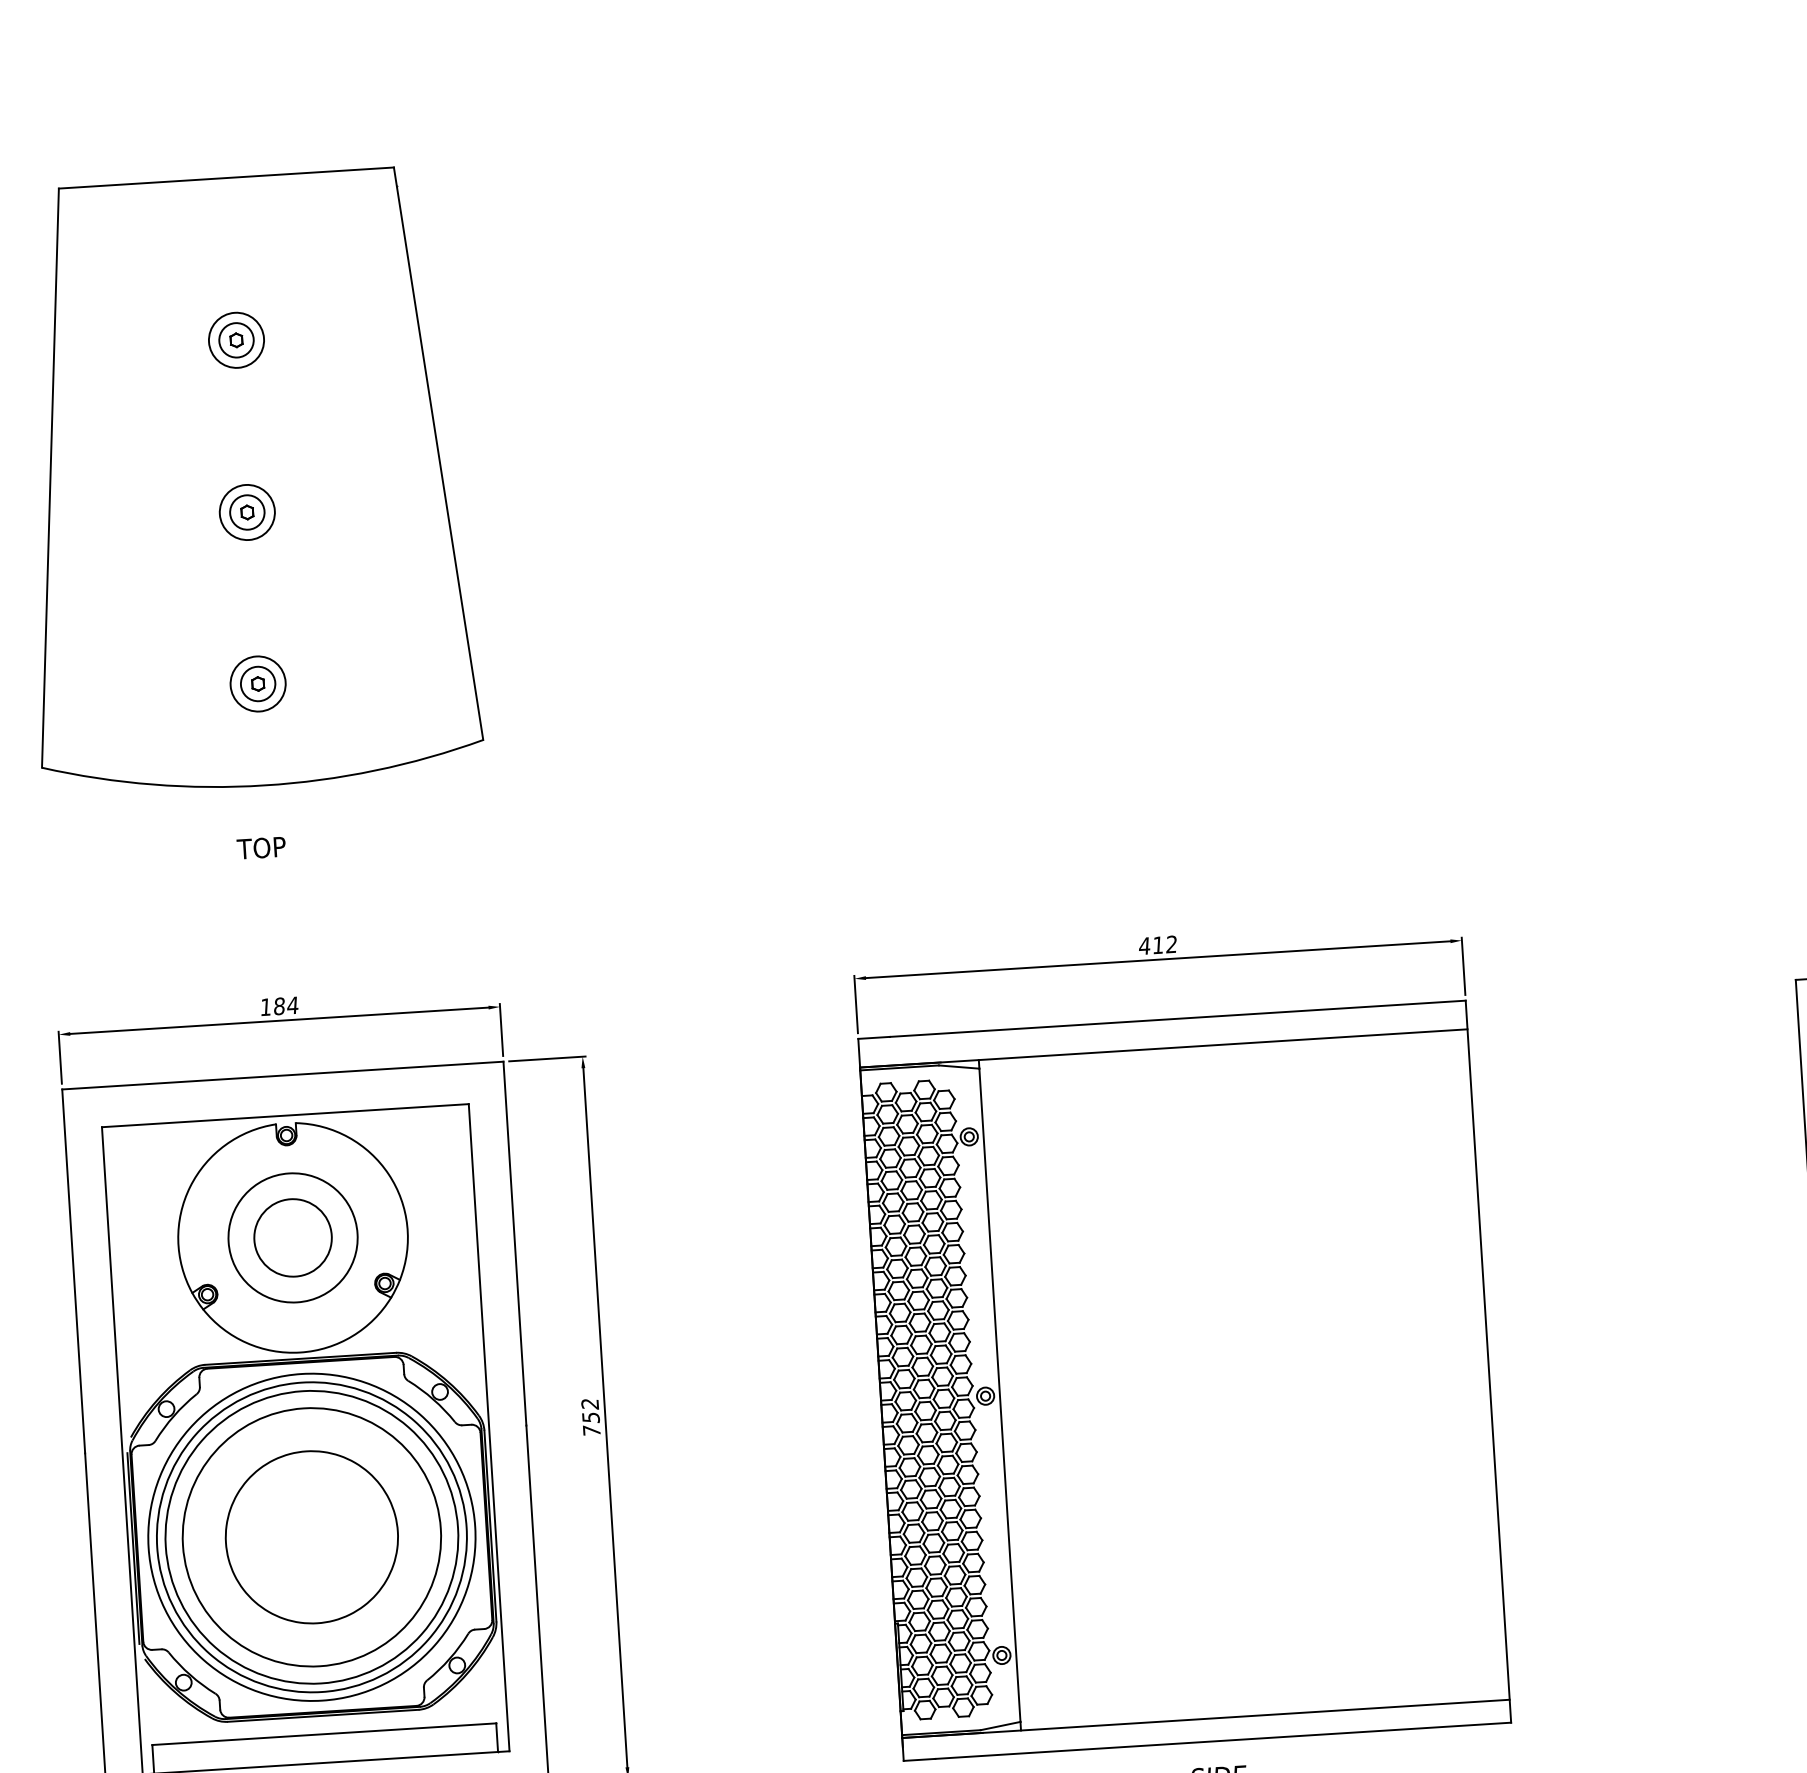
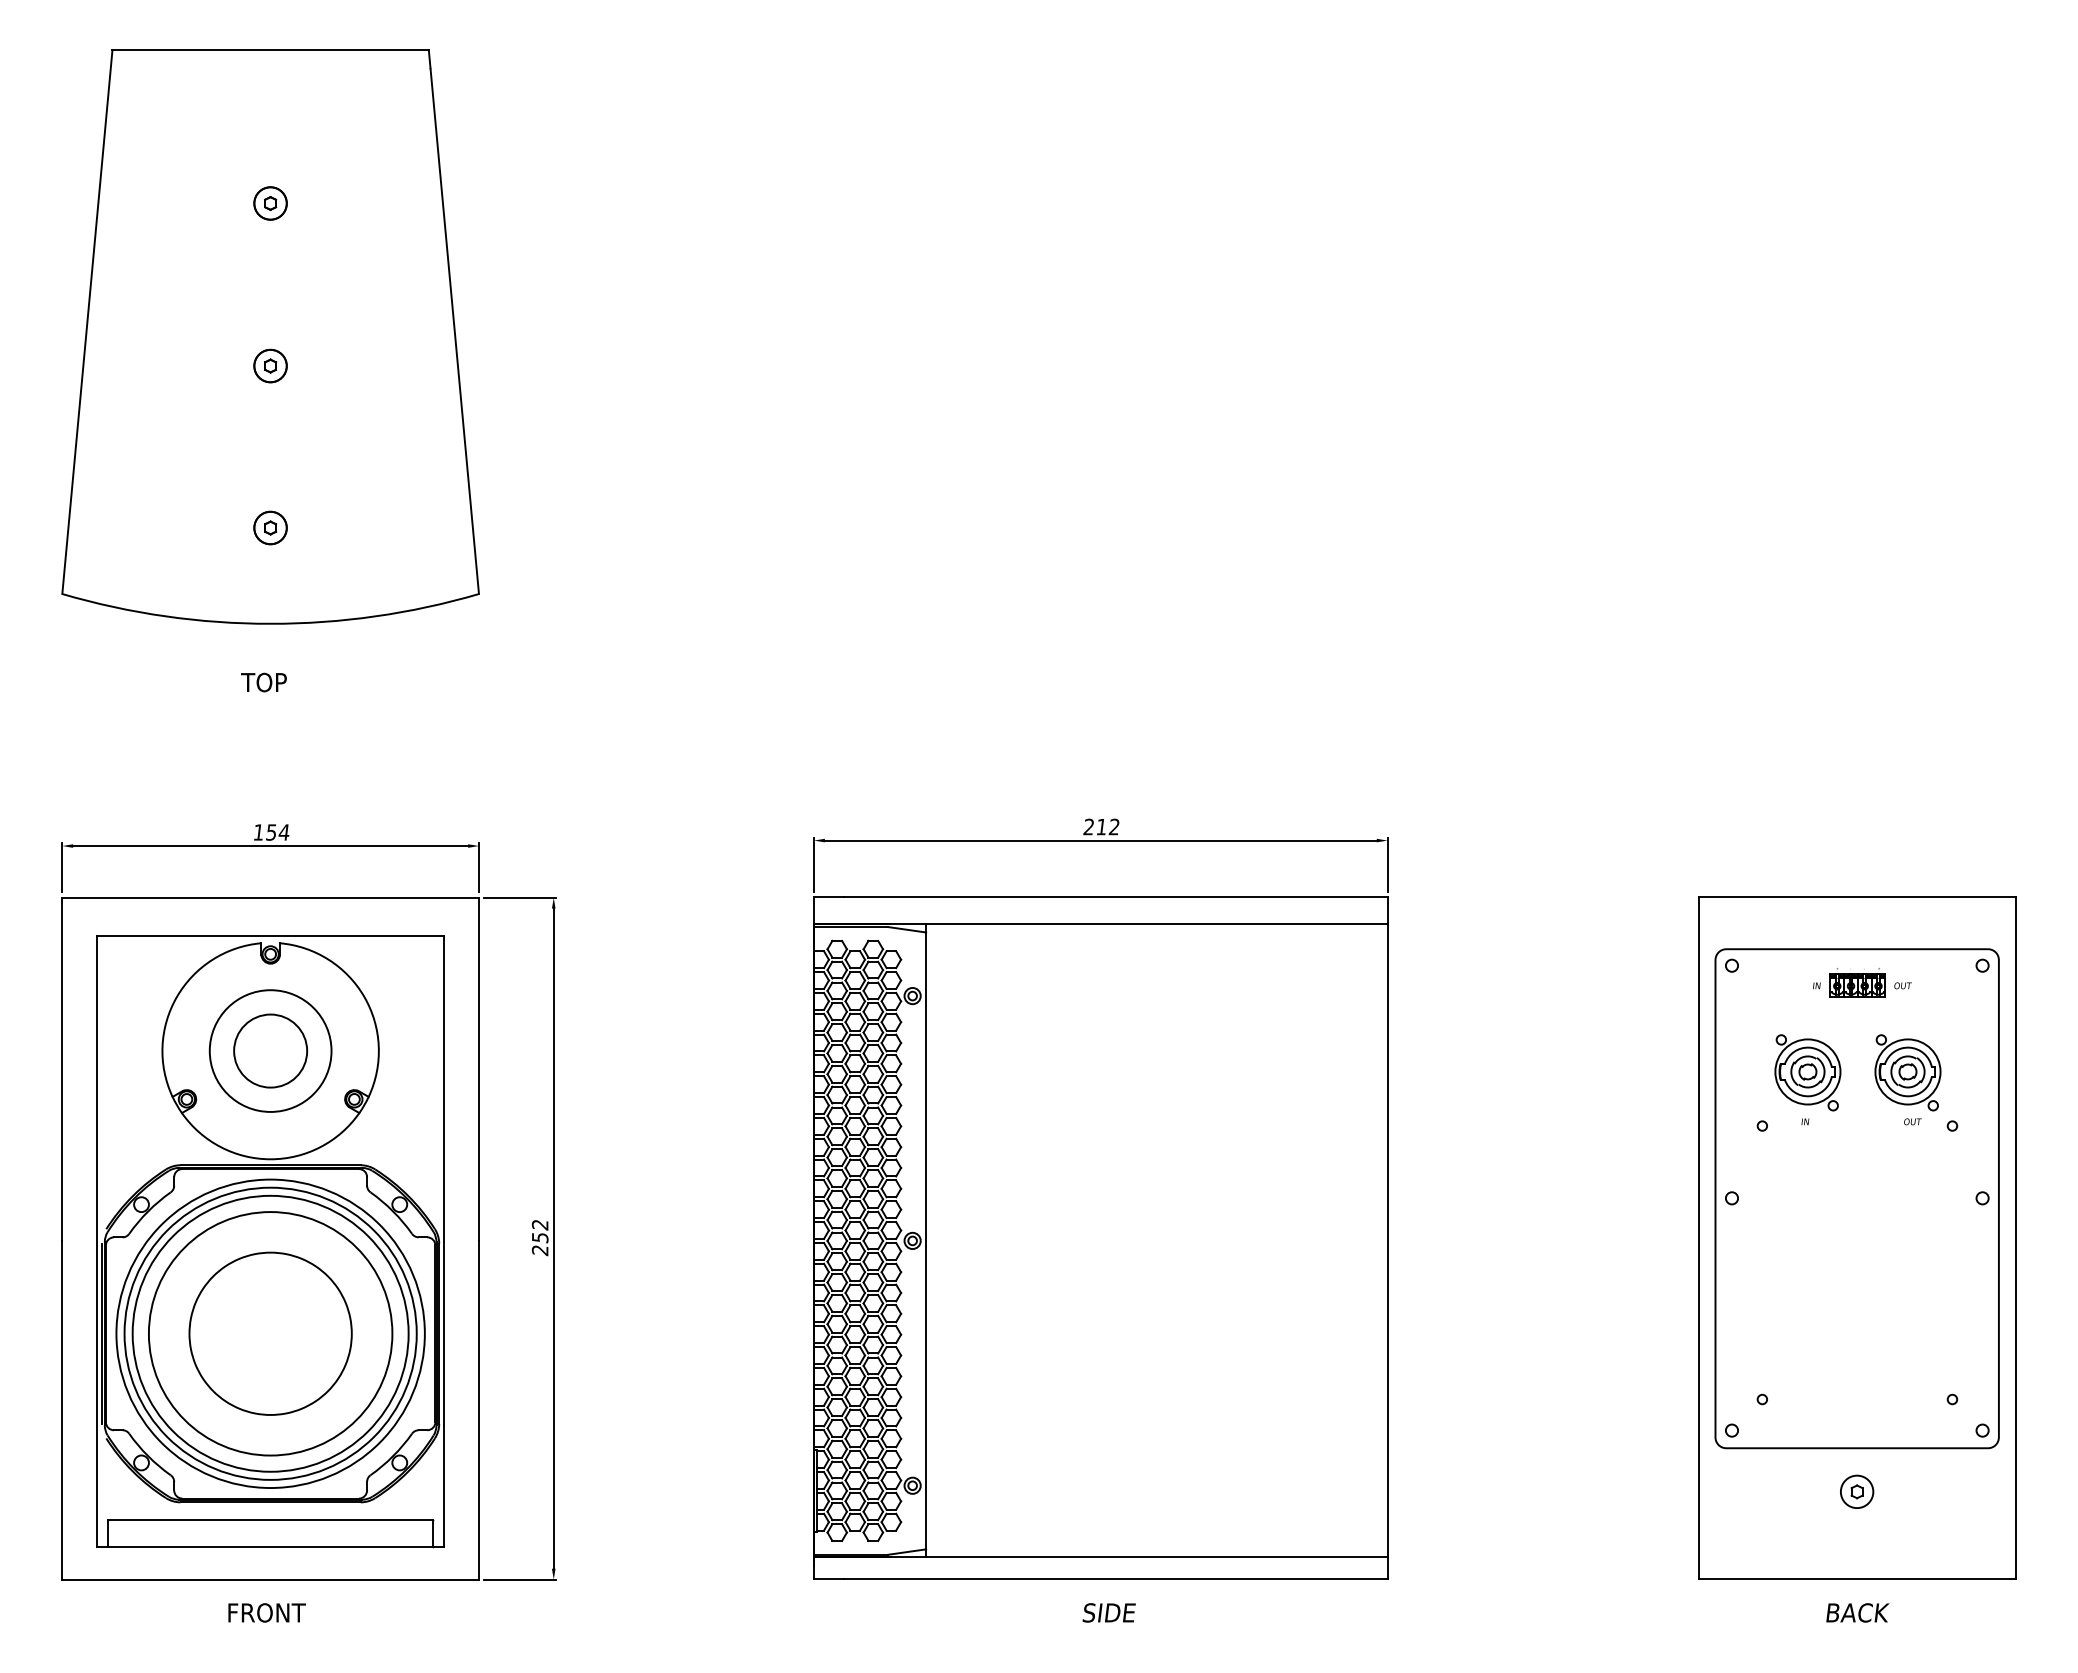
circle: (236, 340) -> (270, 203), size x0.62
circle: (247, 511) -> (270, 365), size x0.62
circle: (258, 683) -> (270, 527), size x0.62
text: (1144, 945) -> (1088, 826), 412 -> 212
text: (279, 1006) -> (271, 832), 184 -> 154
text: (591, 1431) -> (539, 1250), 752 -> 252

